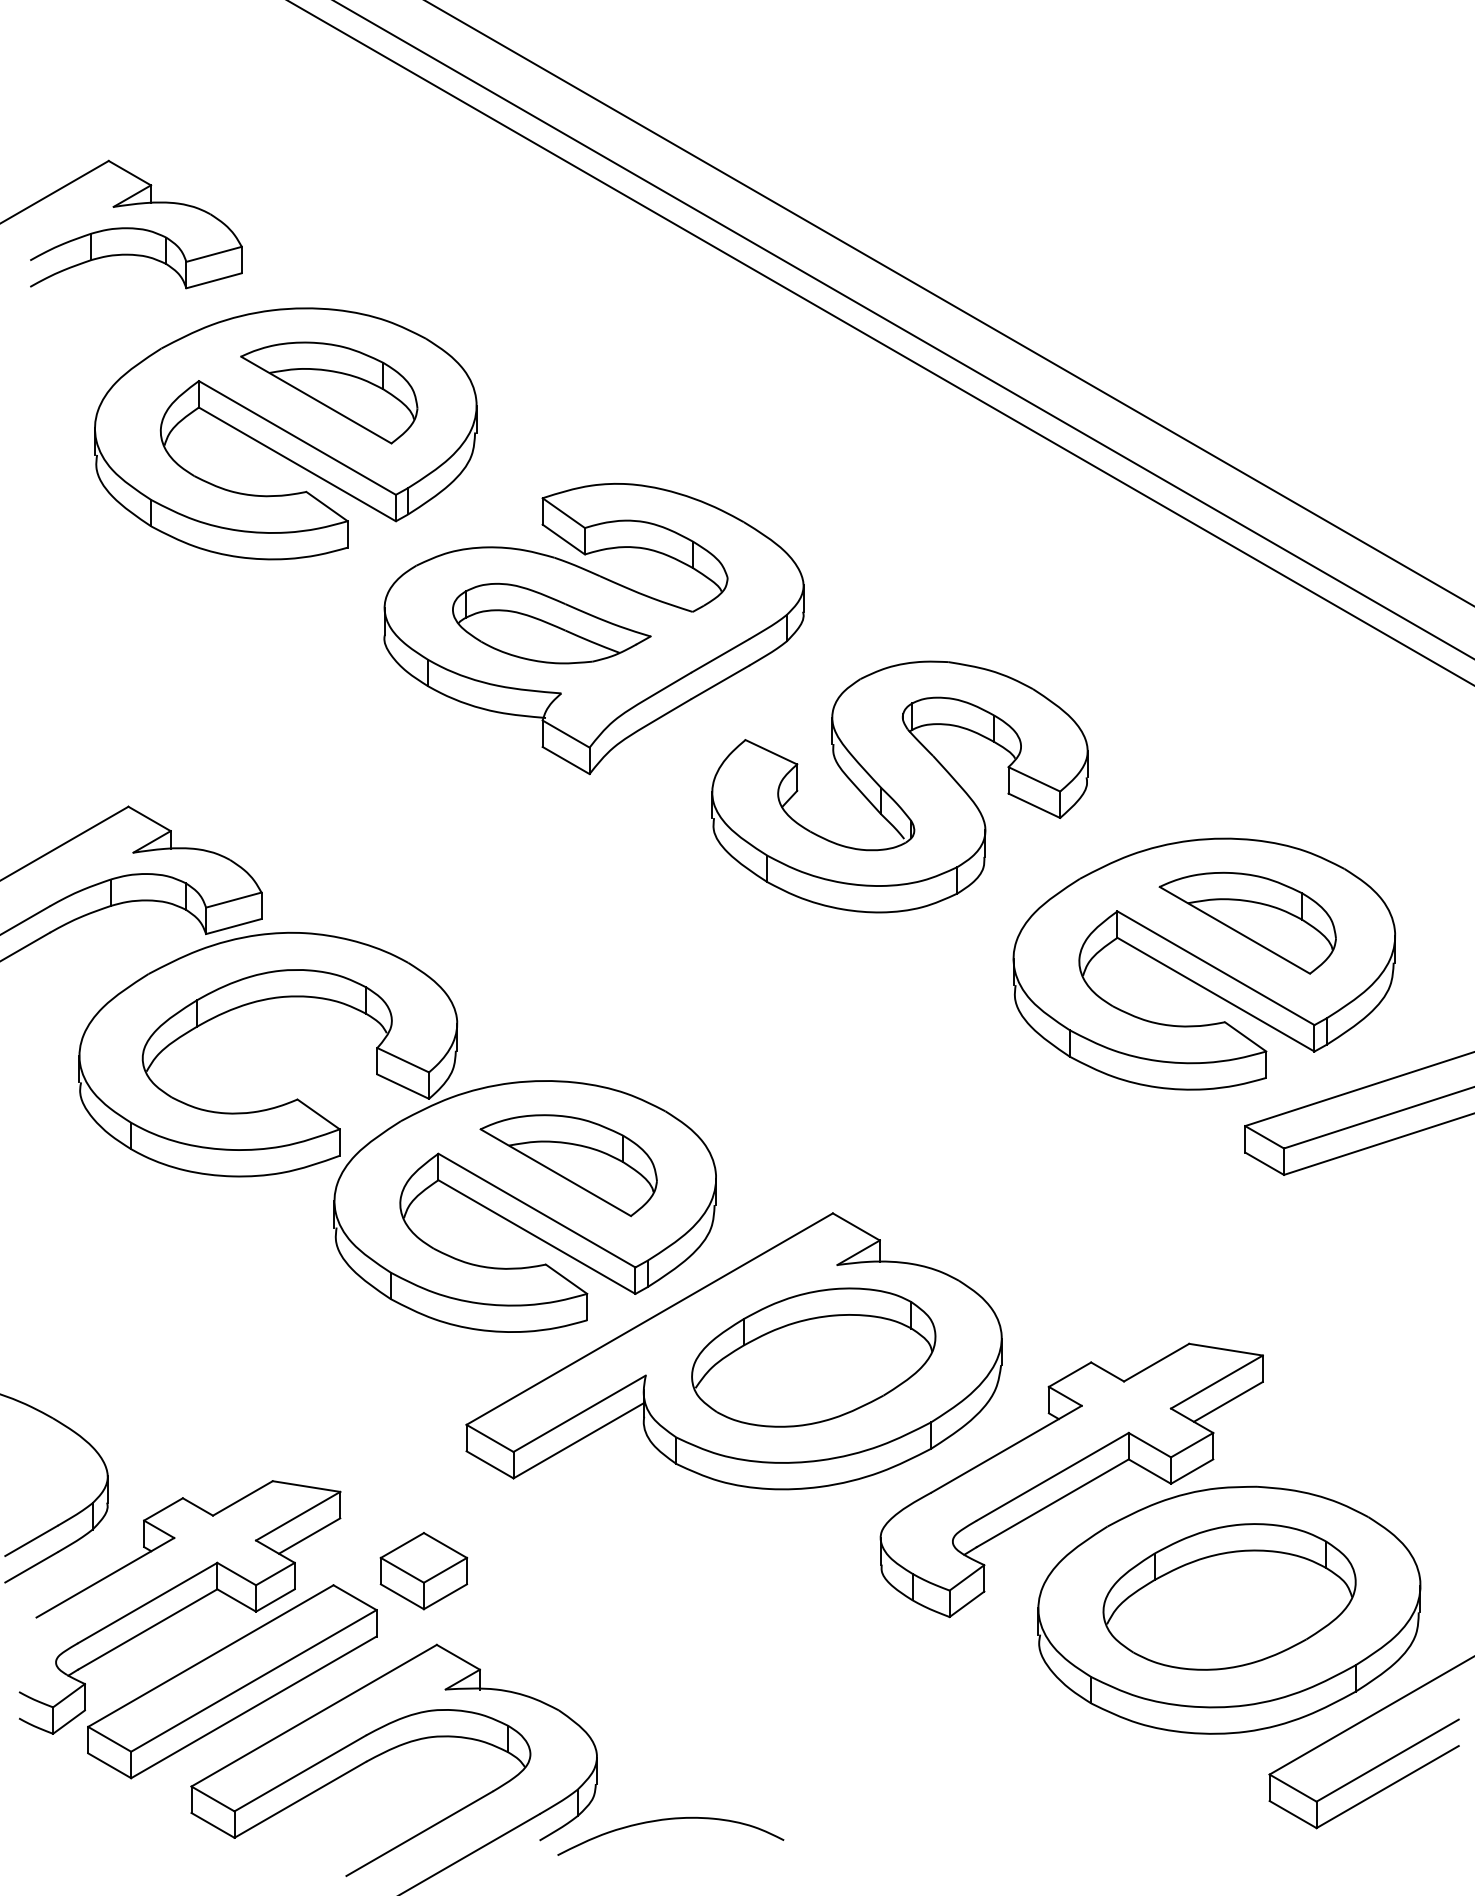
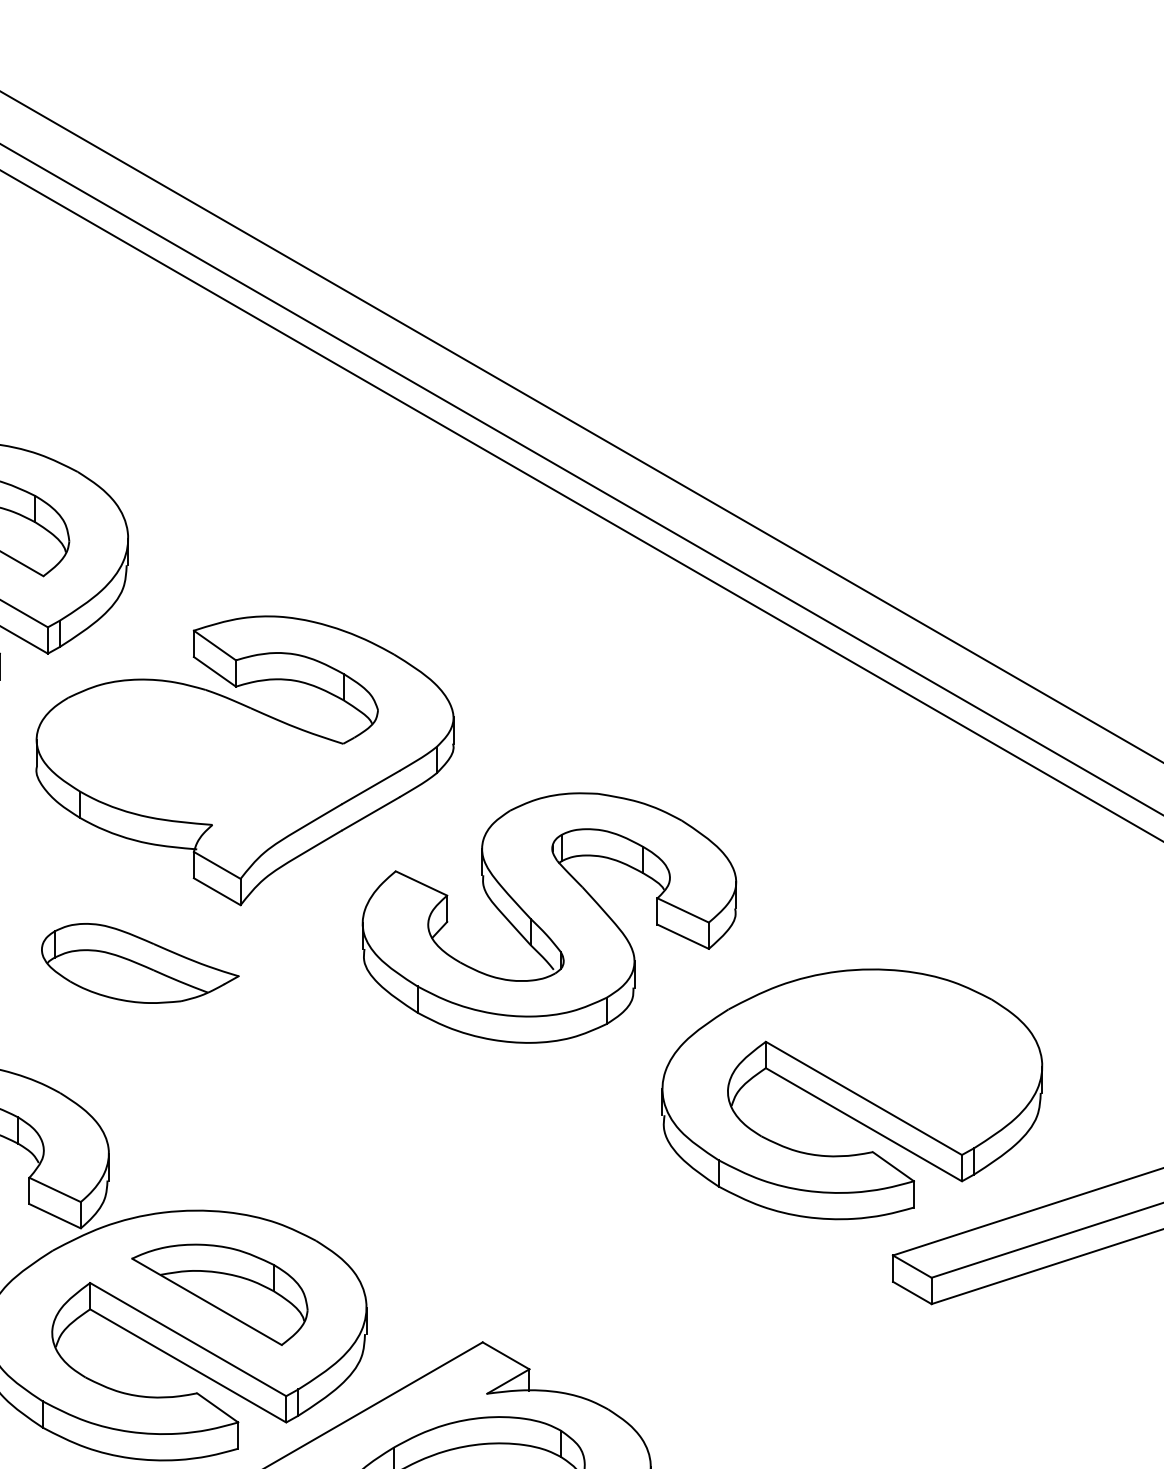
part: (551, 623) -> (140, 963), moved
part: (1247, 922) -> (895, 1052), removed

